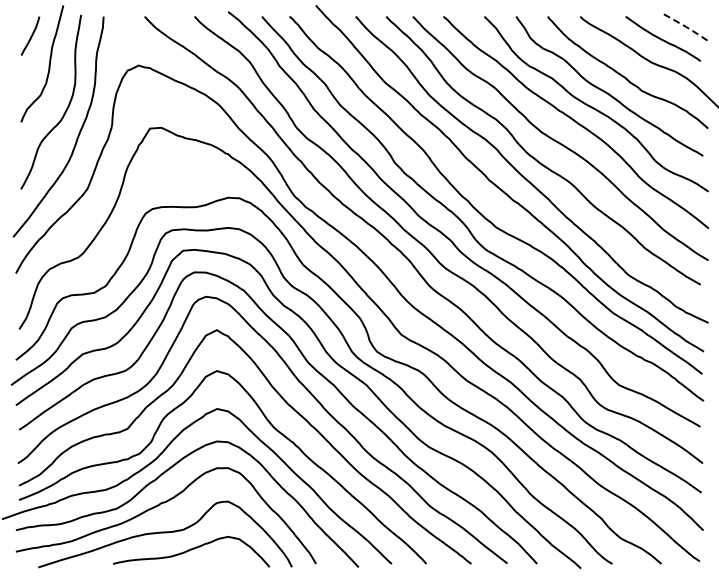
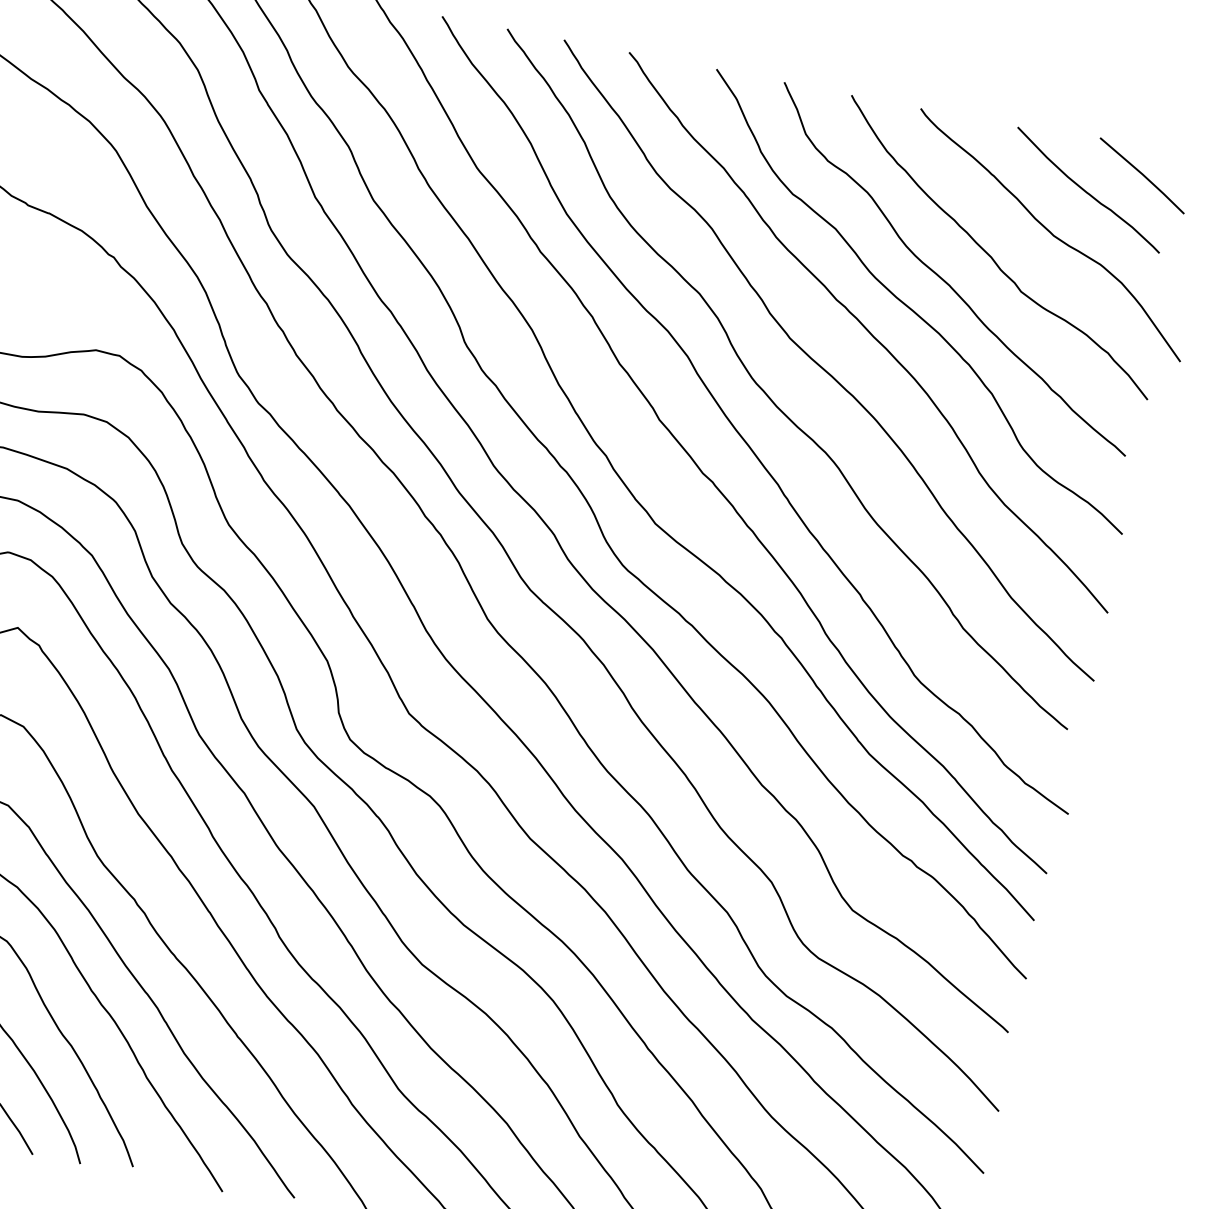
line: (687, 27) -> (1144, 175), dashed -> solid

